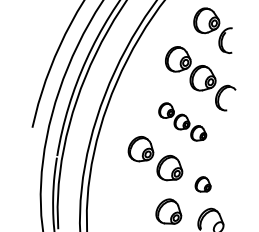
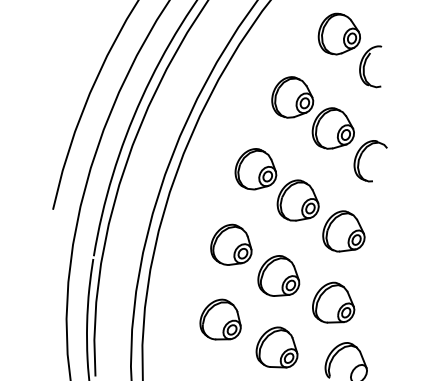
part: (182, 121) -> (299, 199), size x1.67
part: (202, 184) -> (332, 303), size x1.67
part: (134, 194) -> (220, 319), added

